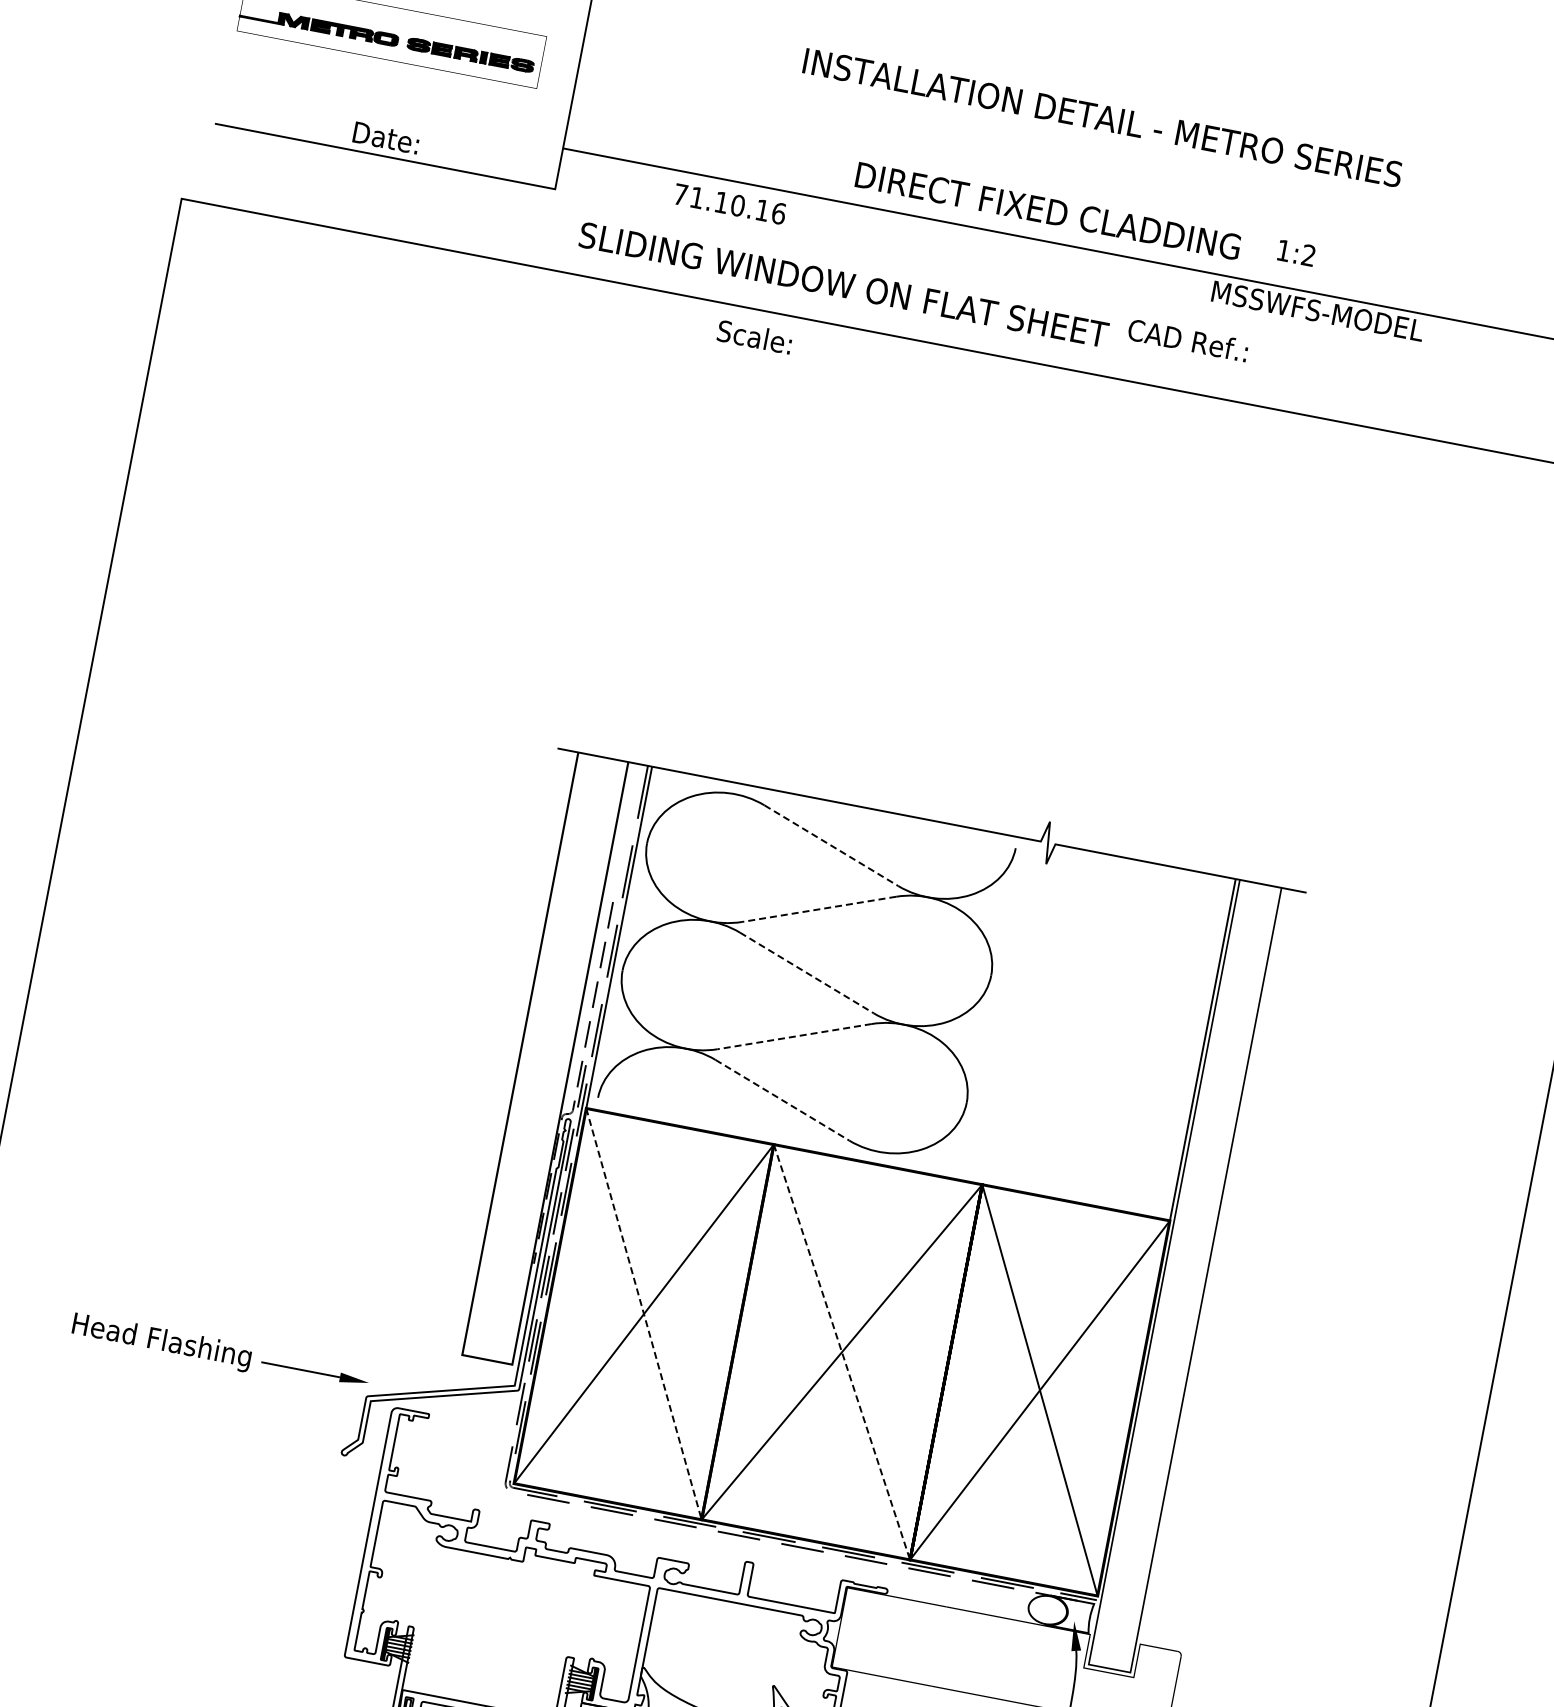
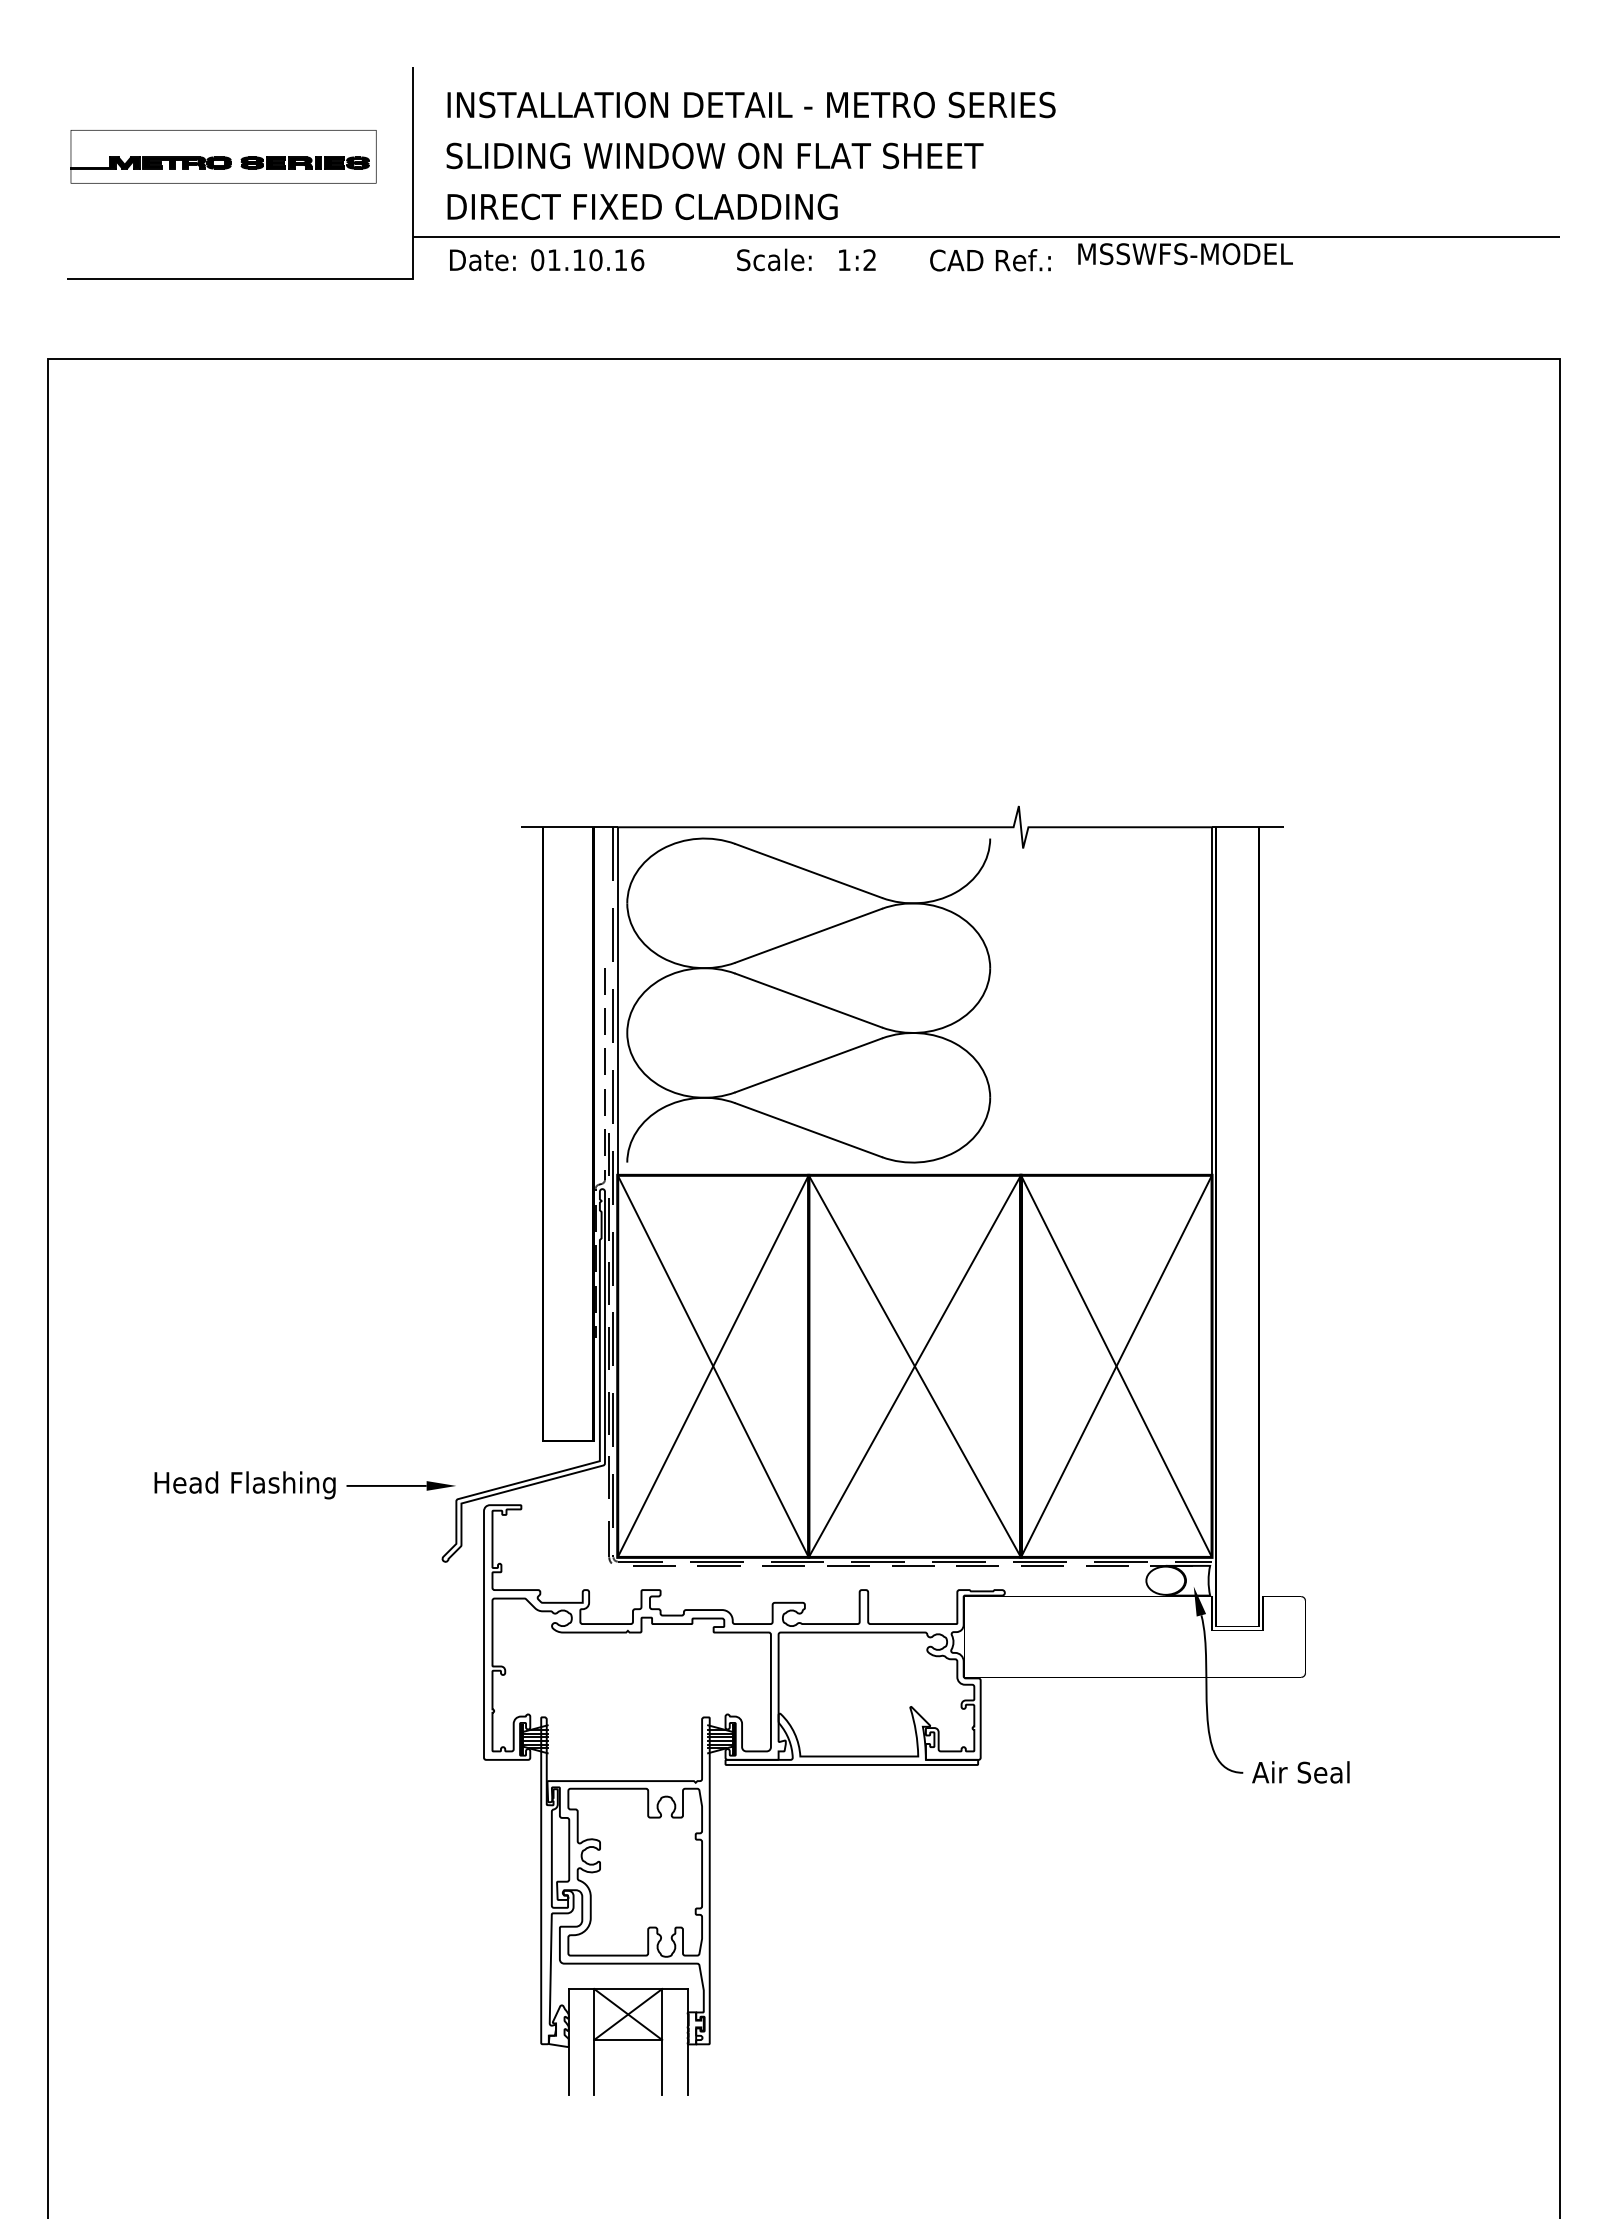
text: (1102, 117) -> (751, 104), moved
text: (385, 138) -> (482, 260), moved
text: (680, 194) -> (537, 260), 71.10.16 -> 01.10.16
text: (1048, 210) -> (642, 206), moved
text: (1296, 252) -> (857, 259), moved
text: (843, 284) -> (714, 155), moved
text: (755, 336) -> (774, 259), moved
text: (1188, 340) -> (990, 260), moved
line: (832, 846) -> (809, 871), dashed -> solid
line: (819, 909) -> (808, 935), dashed -> solid
line: (807, 973) -> (809, 1000), dashed -> solid
line: (794, 1036) -> (808, 1065), dashed -> solid
line: (783, 1100) -> (809, 1130), dashed -> solid
line: (644, 1314) -> (713, 1366), dashed -> solid
line: (841, 1352) -> (914, 1366), dashed -> solid

